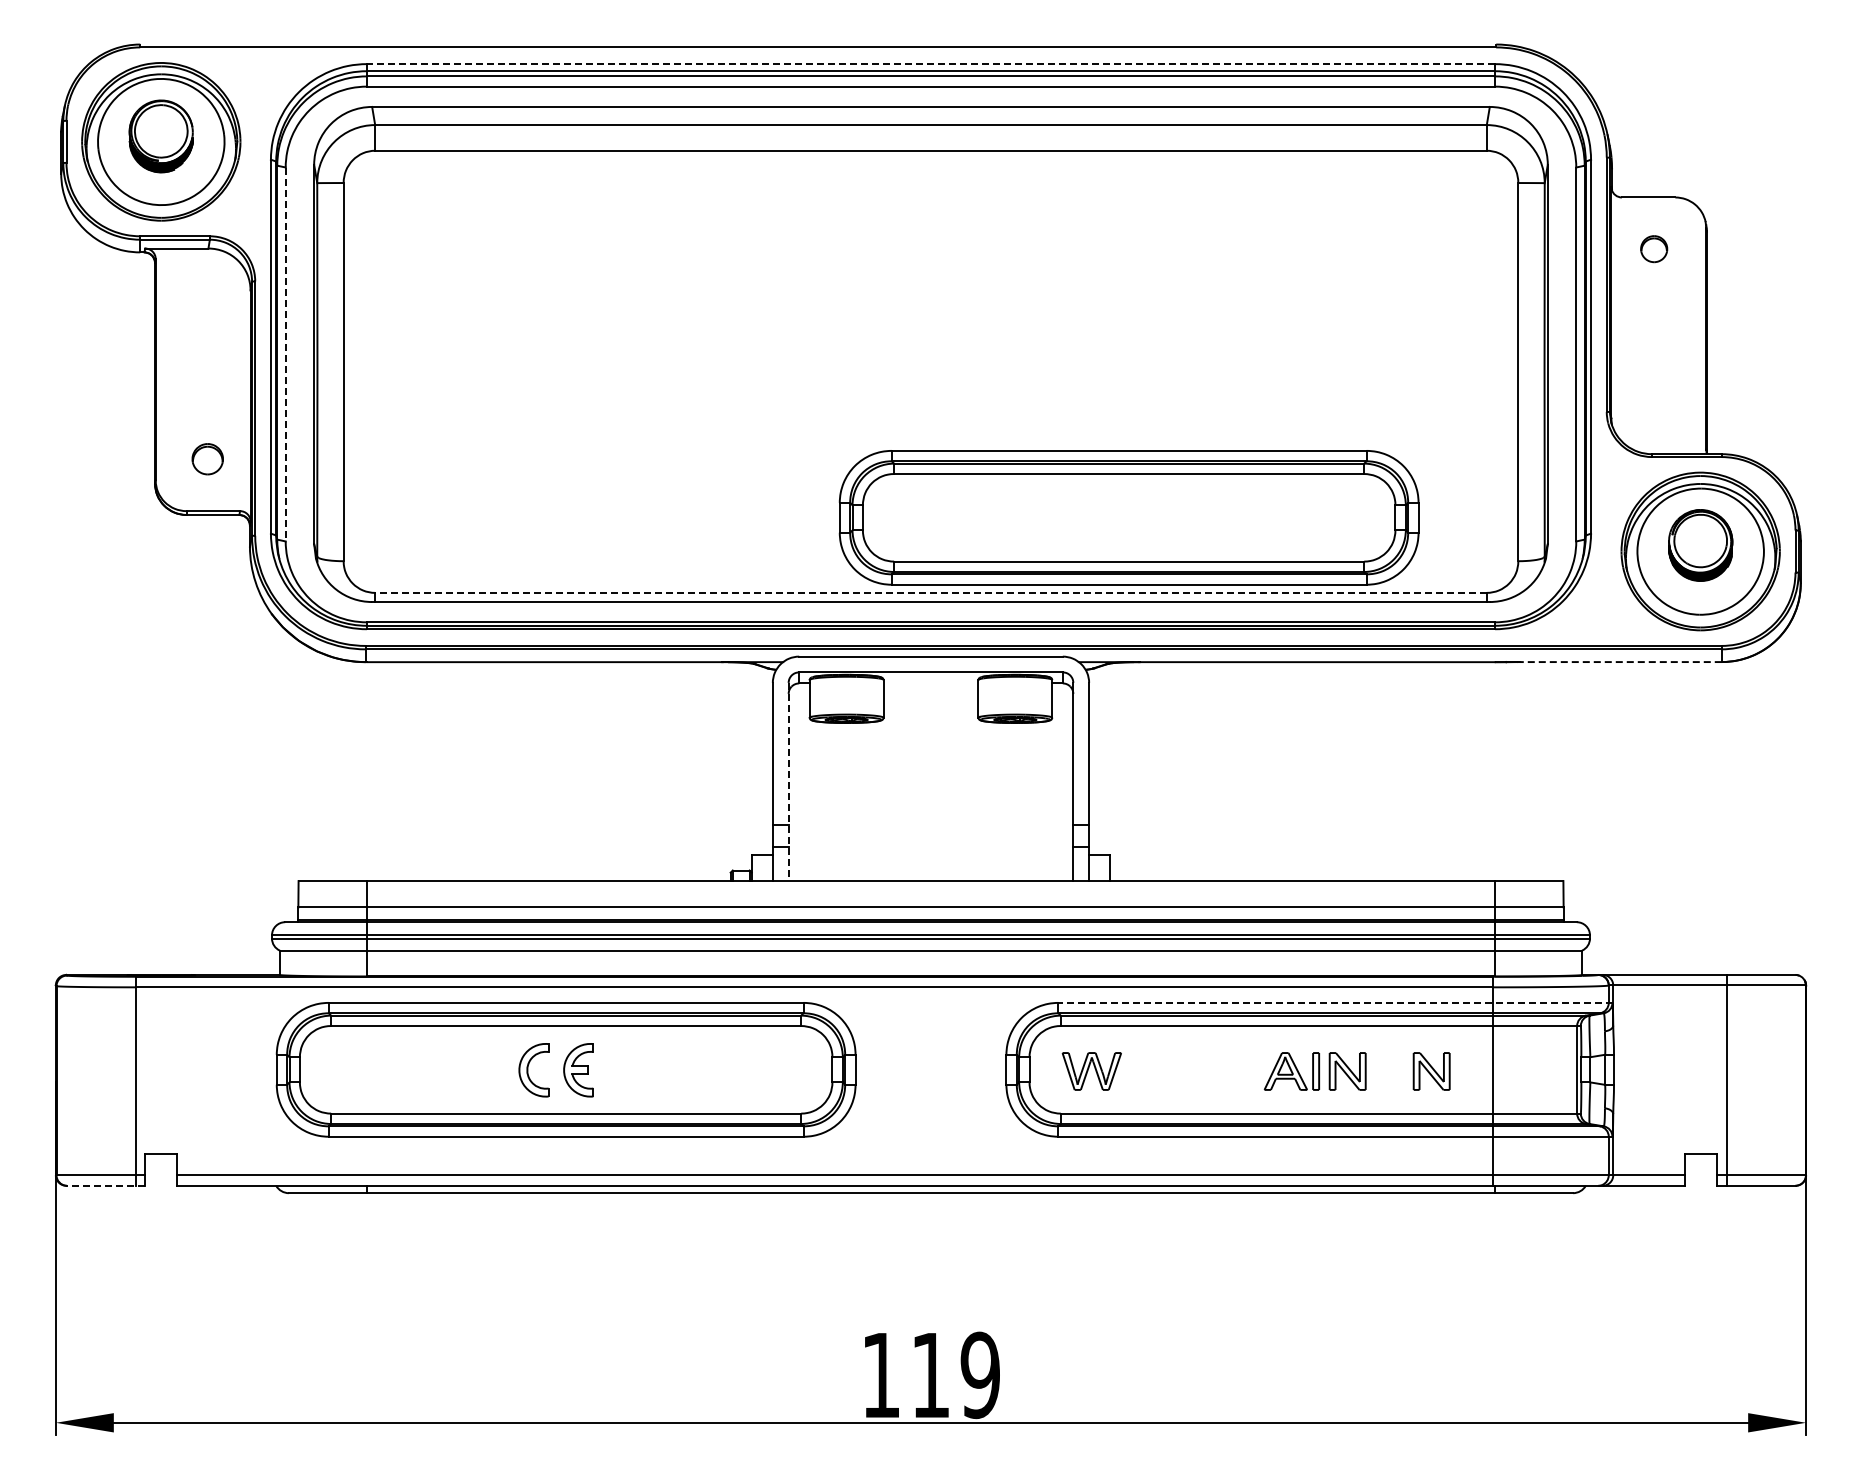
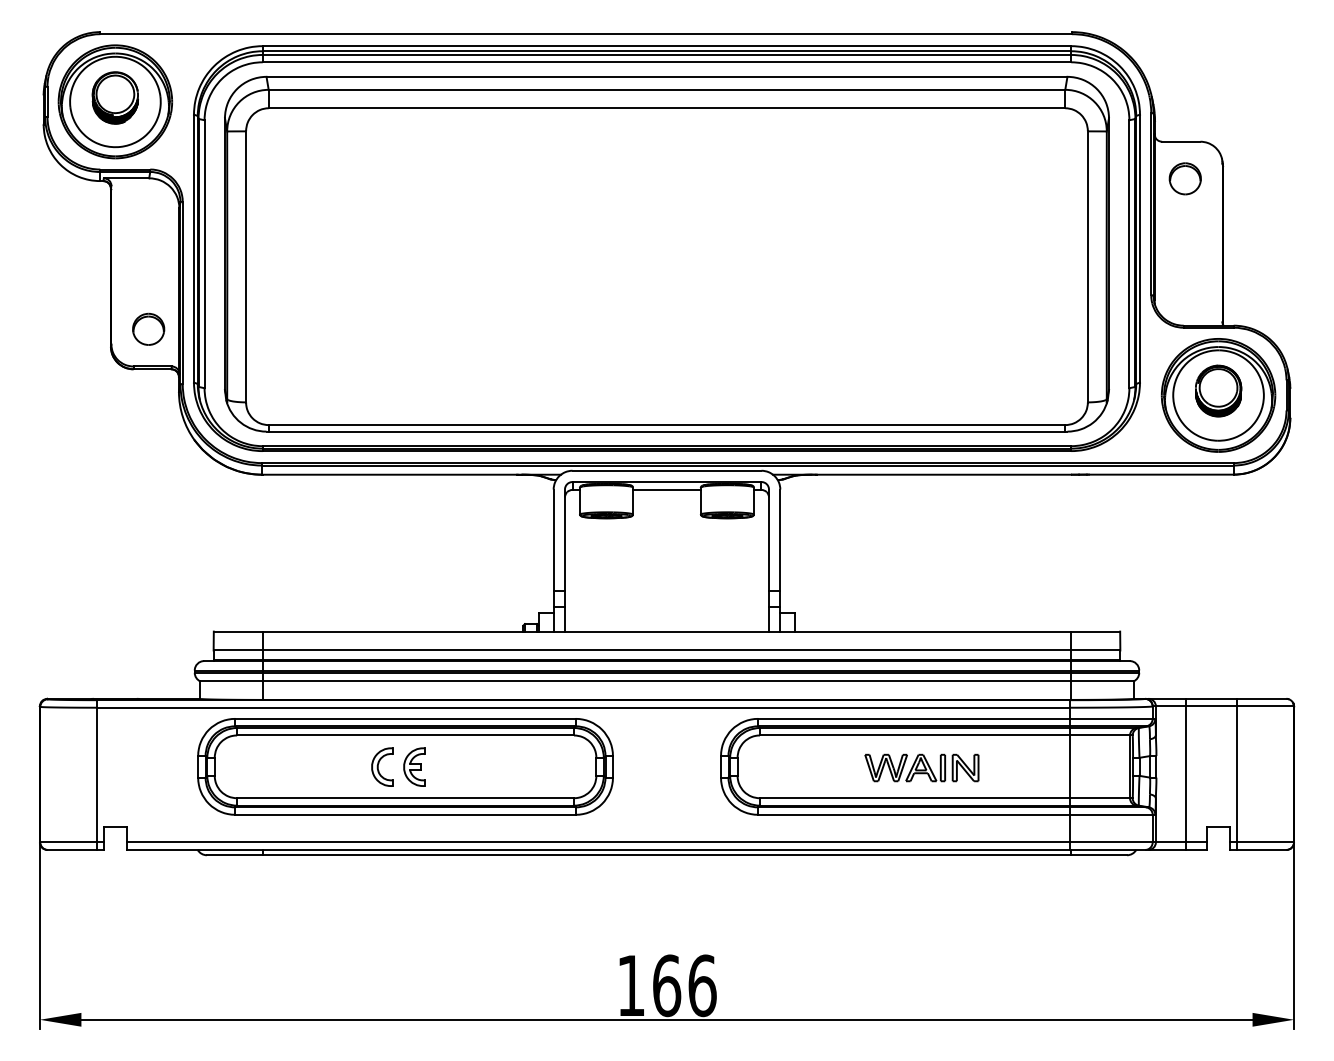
line: (930, 64) -> (666, 46), dashed -> solid
part: (1653, 248) -> (1184, 178), size x1.67
line: (285, 354) -> (204, 254), dashed -> solid
part: (207, 458) -> (148, 328), size x1.43
part: (1128, 517) -> (808, 371), removed
line: (930, 592) -> (666, 424), dashed -> solid
line: (1618, 662) -> (1159, 474), dashed -> solid
line: (930, 683) -> (666, 490), added
line: (788, 782) -> (564, 560), dashed -> solid
line: (1334, 1002) -> (956, 718), dashed -> solid
part: (1091, 1071) -> (885, 768), moved
part: (1431, 1071) -> (1025, 768), removed
line: (1655, 1079) -> (1186, 773), added
line: (105, 1185) -> (75, 849), dashed -> solid
text: (955, 1375) -> (684, 985), 119 -> 166

